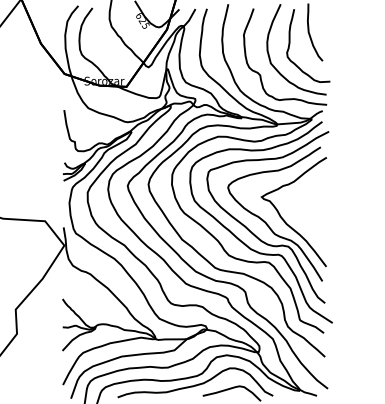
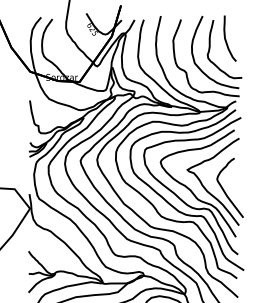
part: (309, 224) -> (225, 191), added

